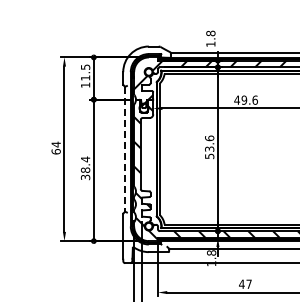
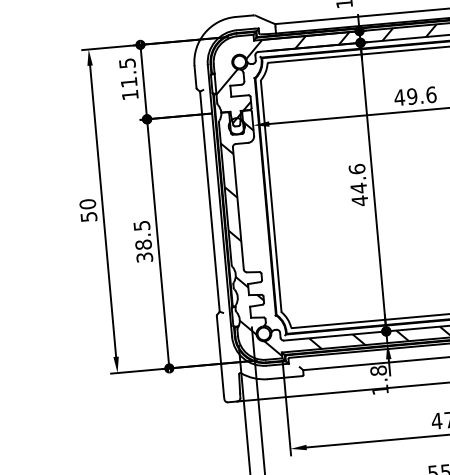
text: (55, 147) -> (87, 209), 64 -> 50
line: (125, 149) -> (210, 202), dashed -> solid
text: (209, 152) -> (359, 194), 53.6 -> 44.6
text: (85, 159) -> (141, 225), 38.4 -> 38.5

